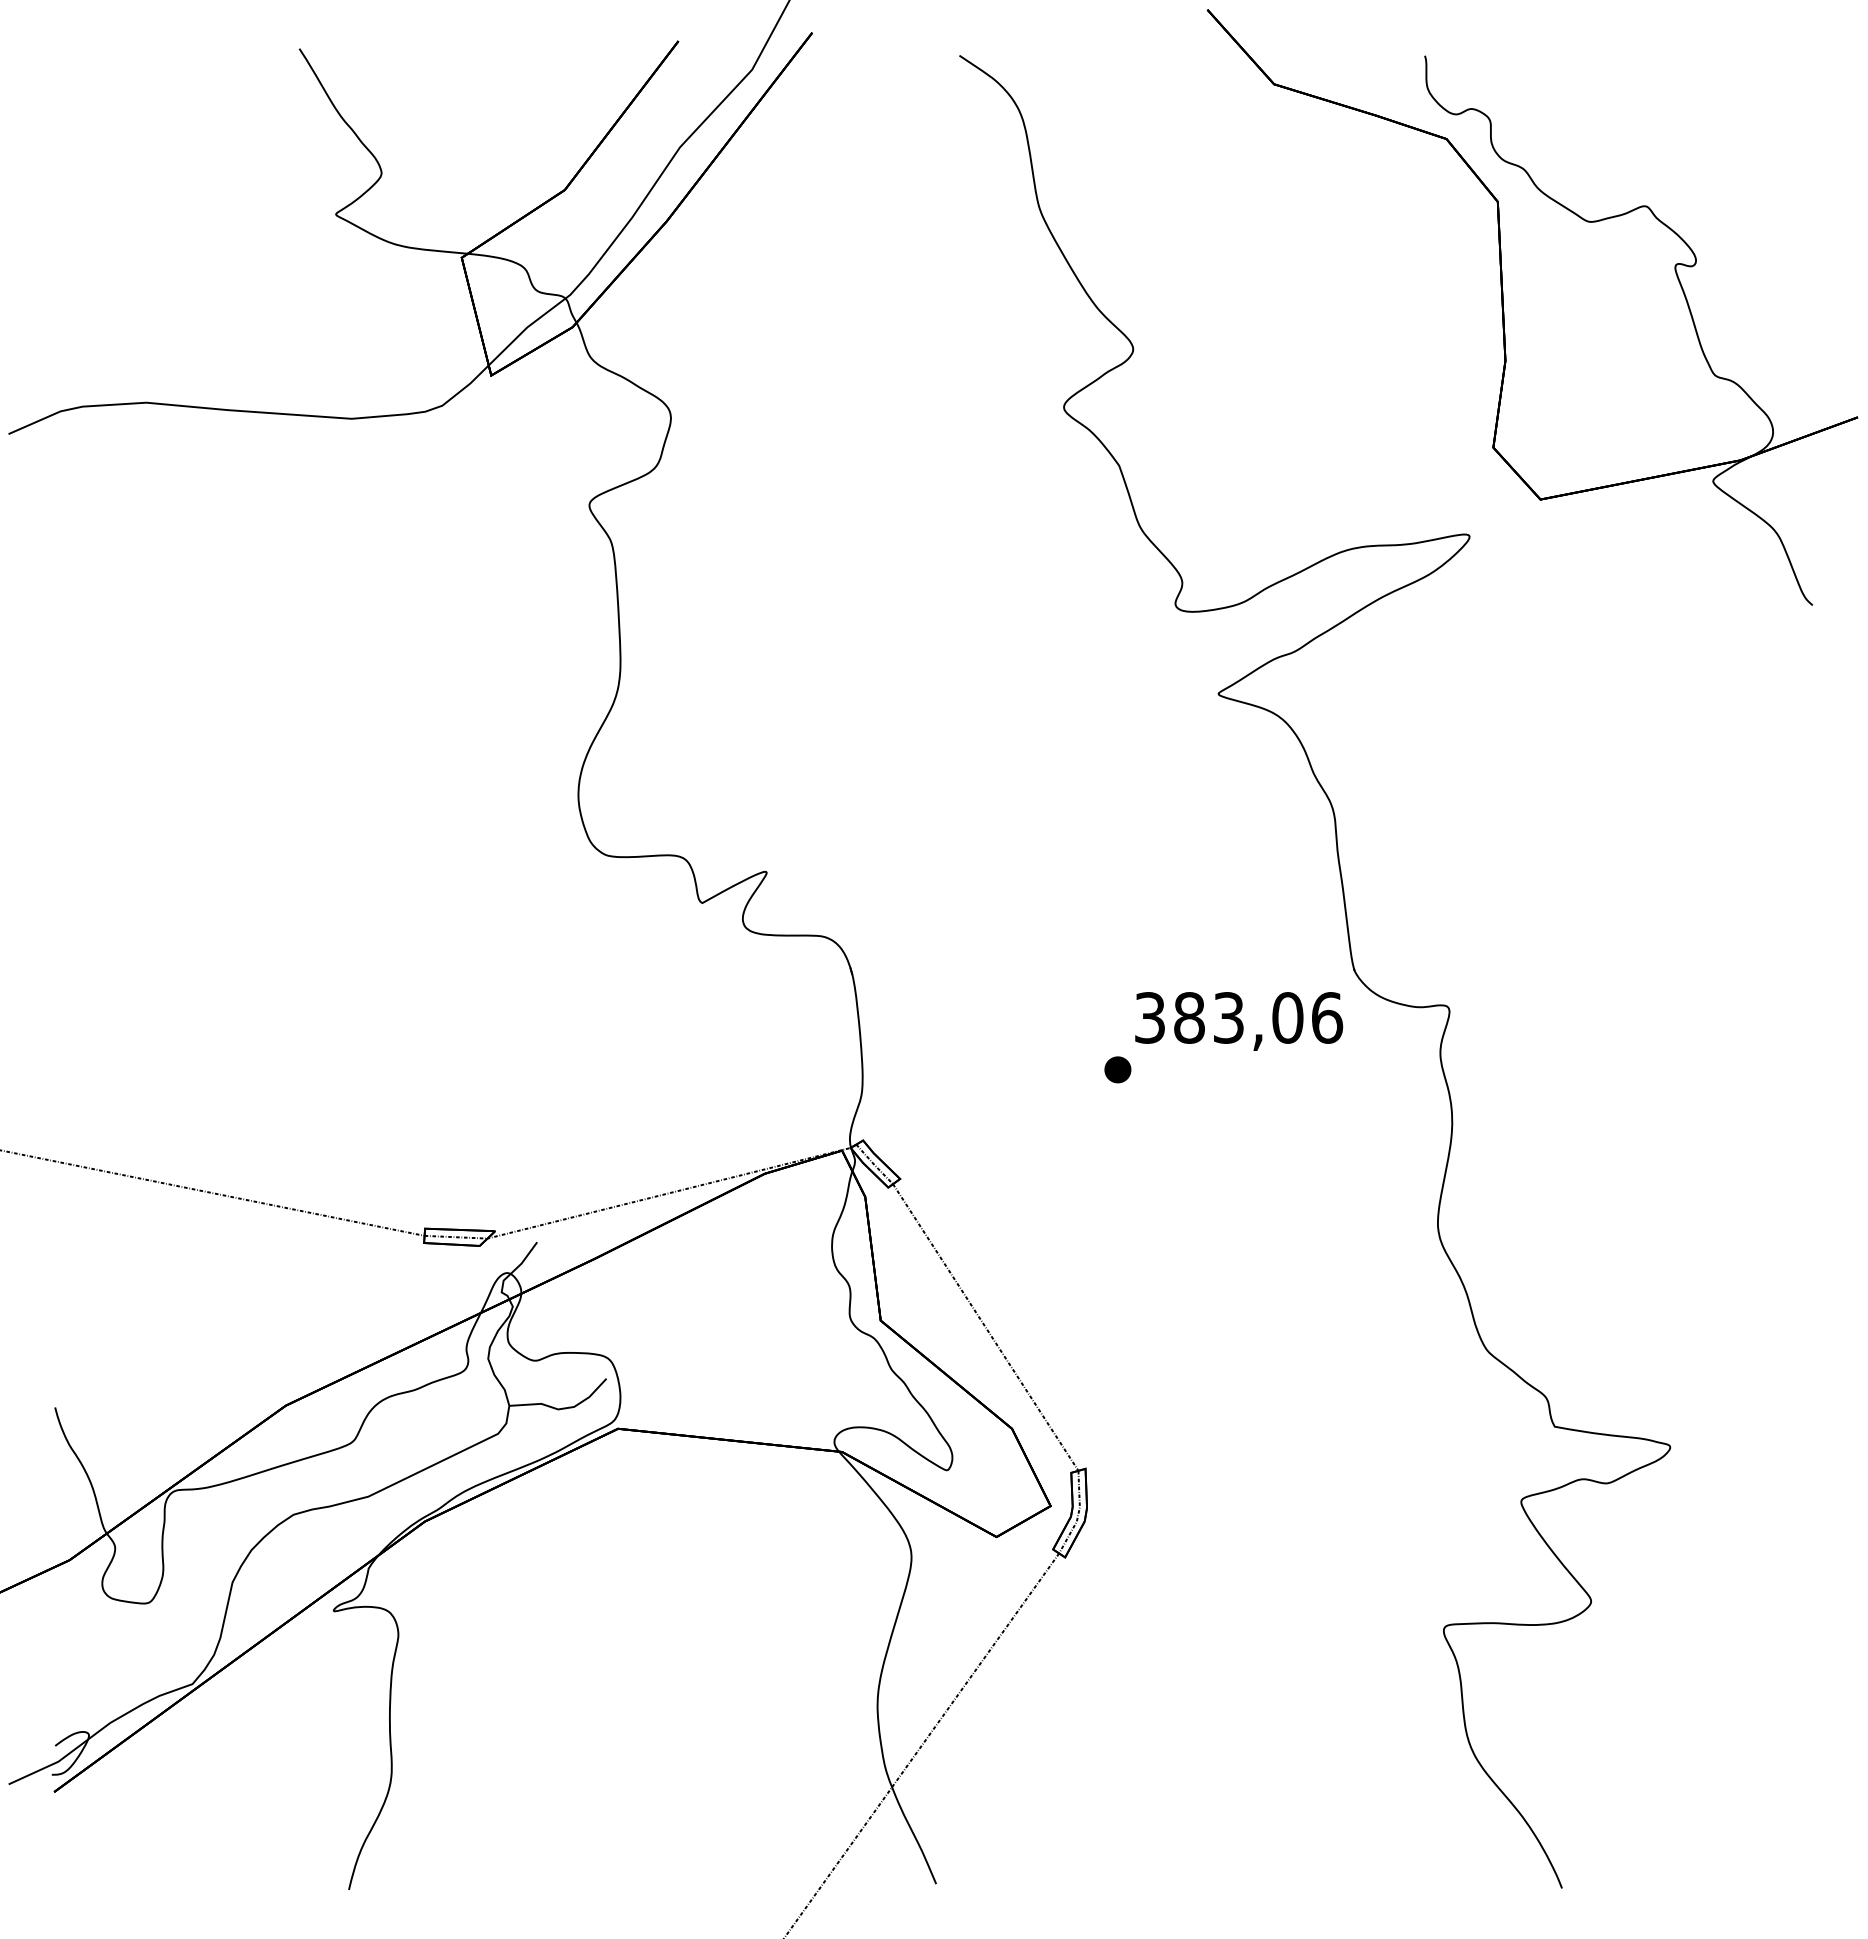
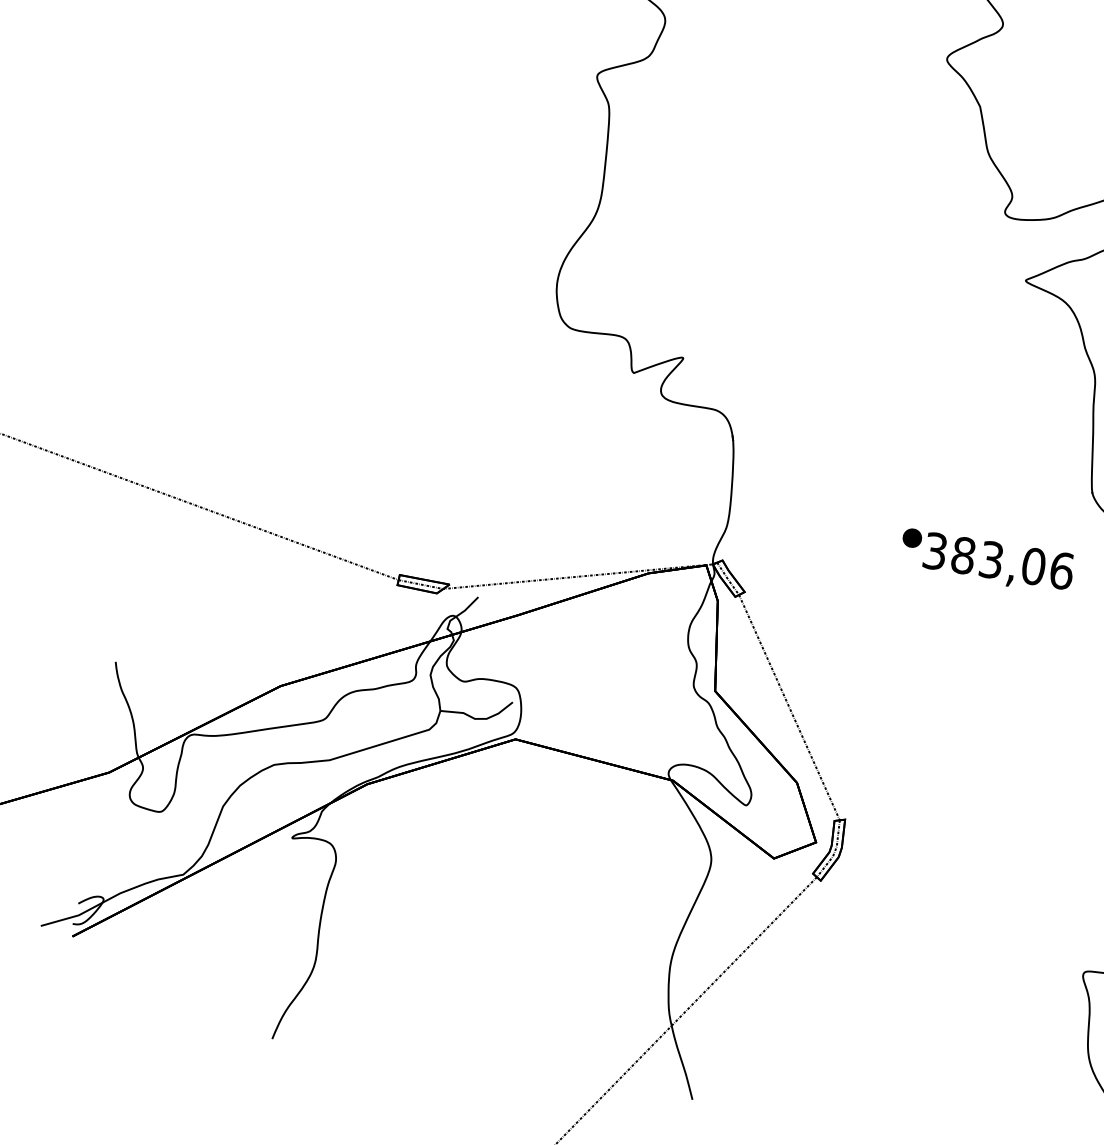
text: (1239, 1021) -> (998, 563), moved

